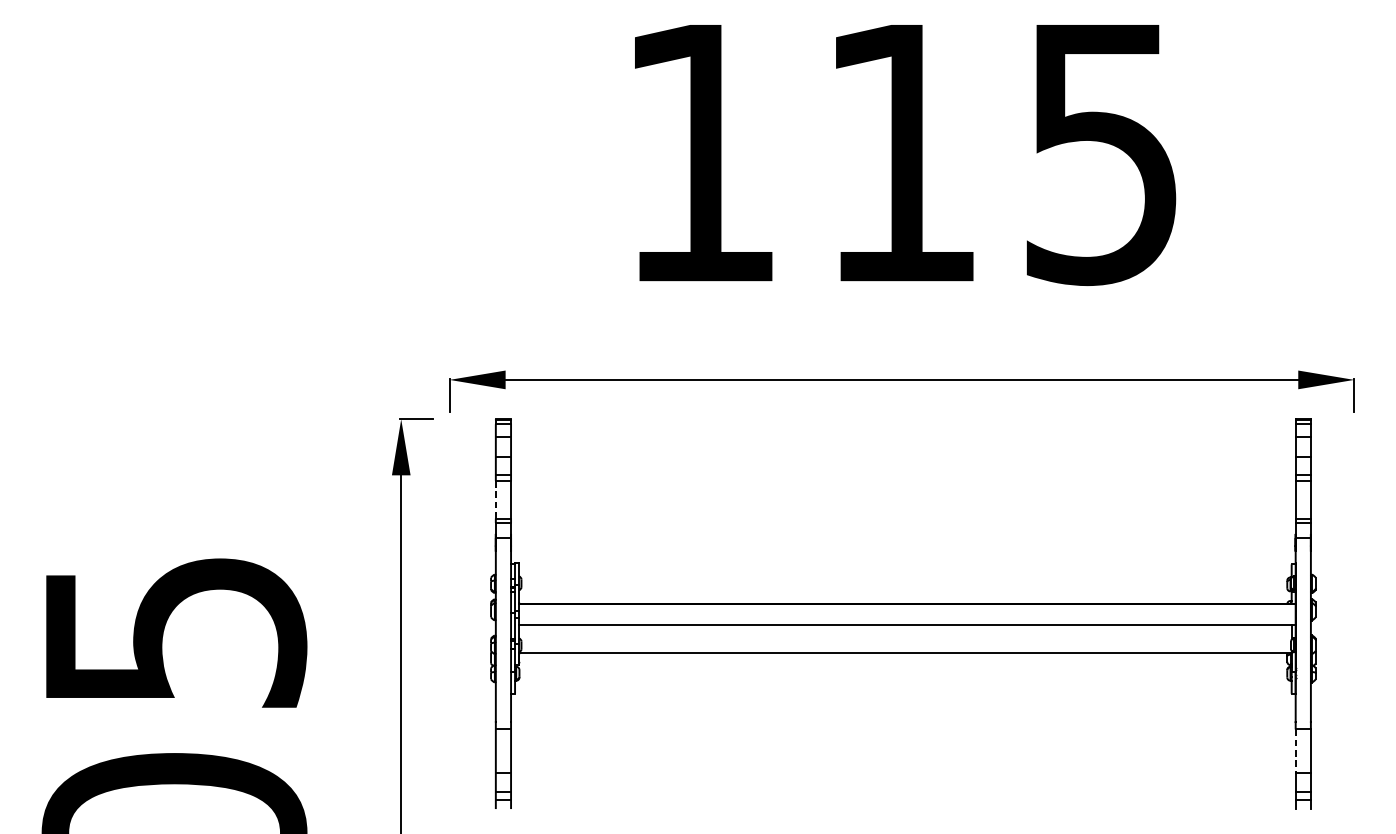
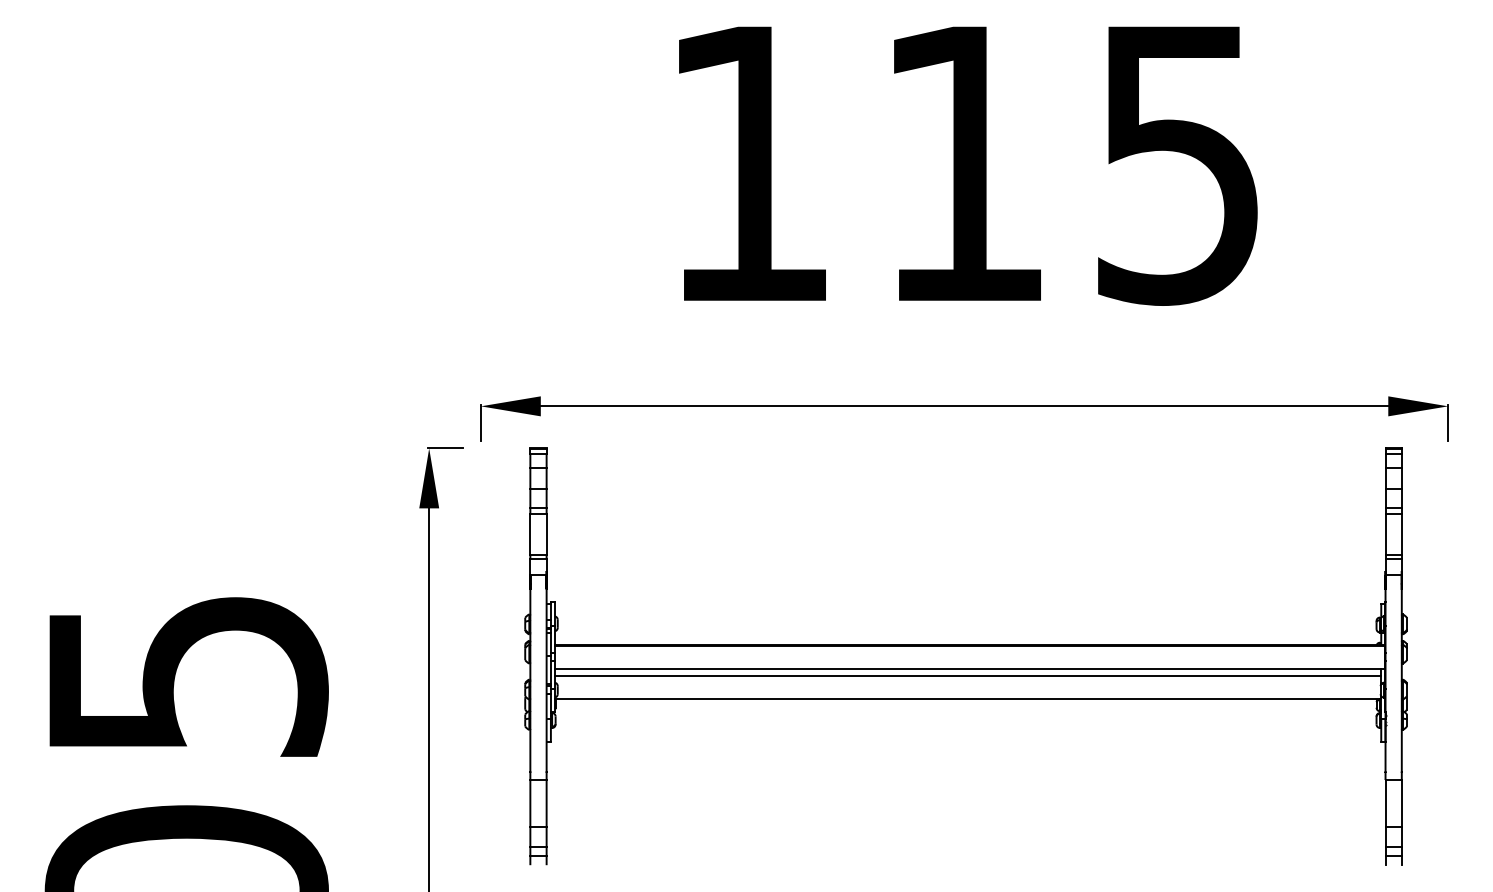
line: (495, 498) -> (530, 533), dashed -> solid
line: (905, 631) -> (968, 675), added
line: (1295, 751) -> (1385, 803), dashed -> solid

